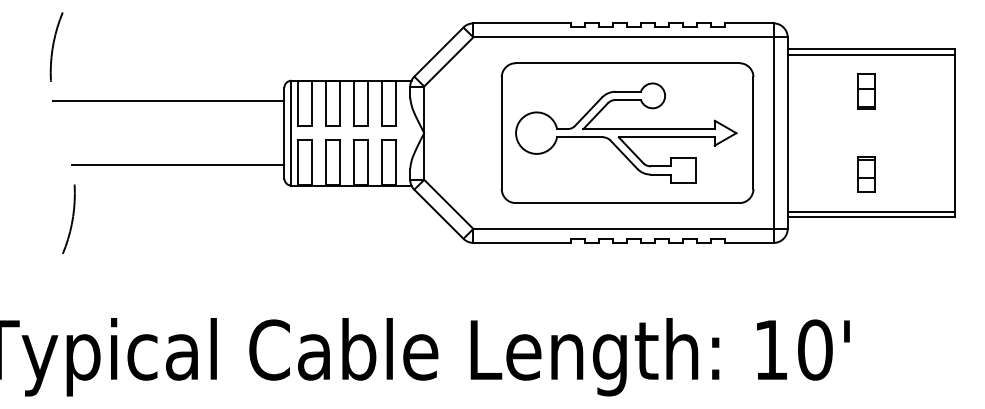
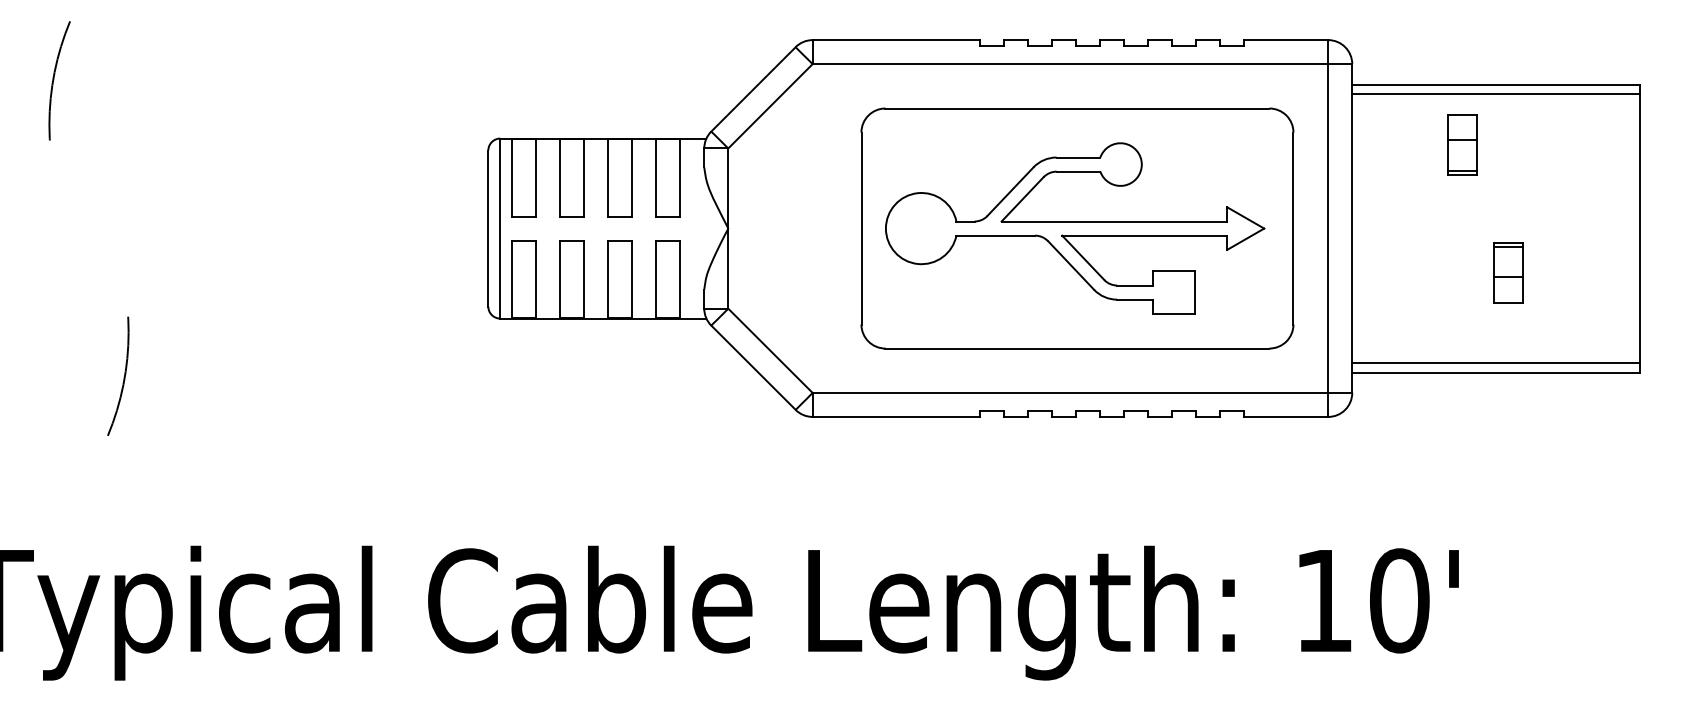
arc: (54, 45) -> (55, 78), moved
part: (866, 91) -> (1461, 145), moved
line: (168, 101) -> (289, 174), removed
line: (178, 165) -> (306, 284), removed
part: (866, 174) -> (1508, 272), moved

